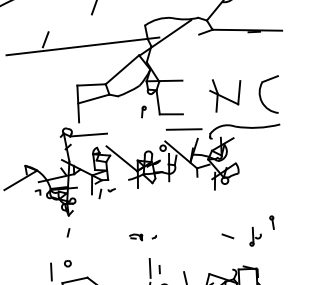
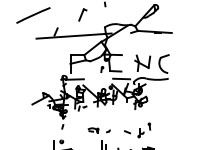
part: (248, 231) -> (137, 130), moved
part: (141, 236) -> (98, 130), size x1.67

